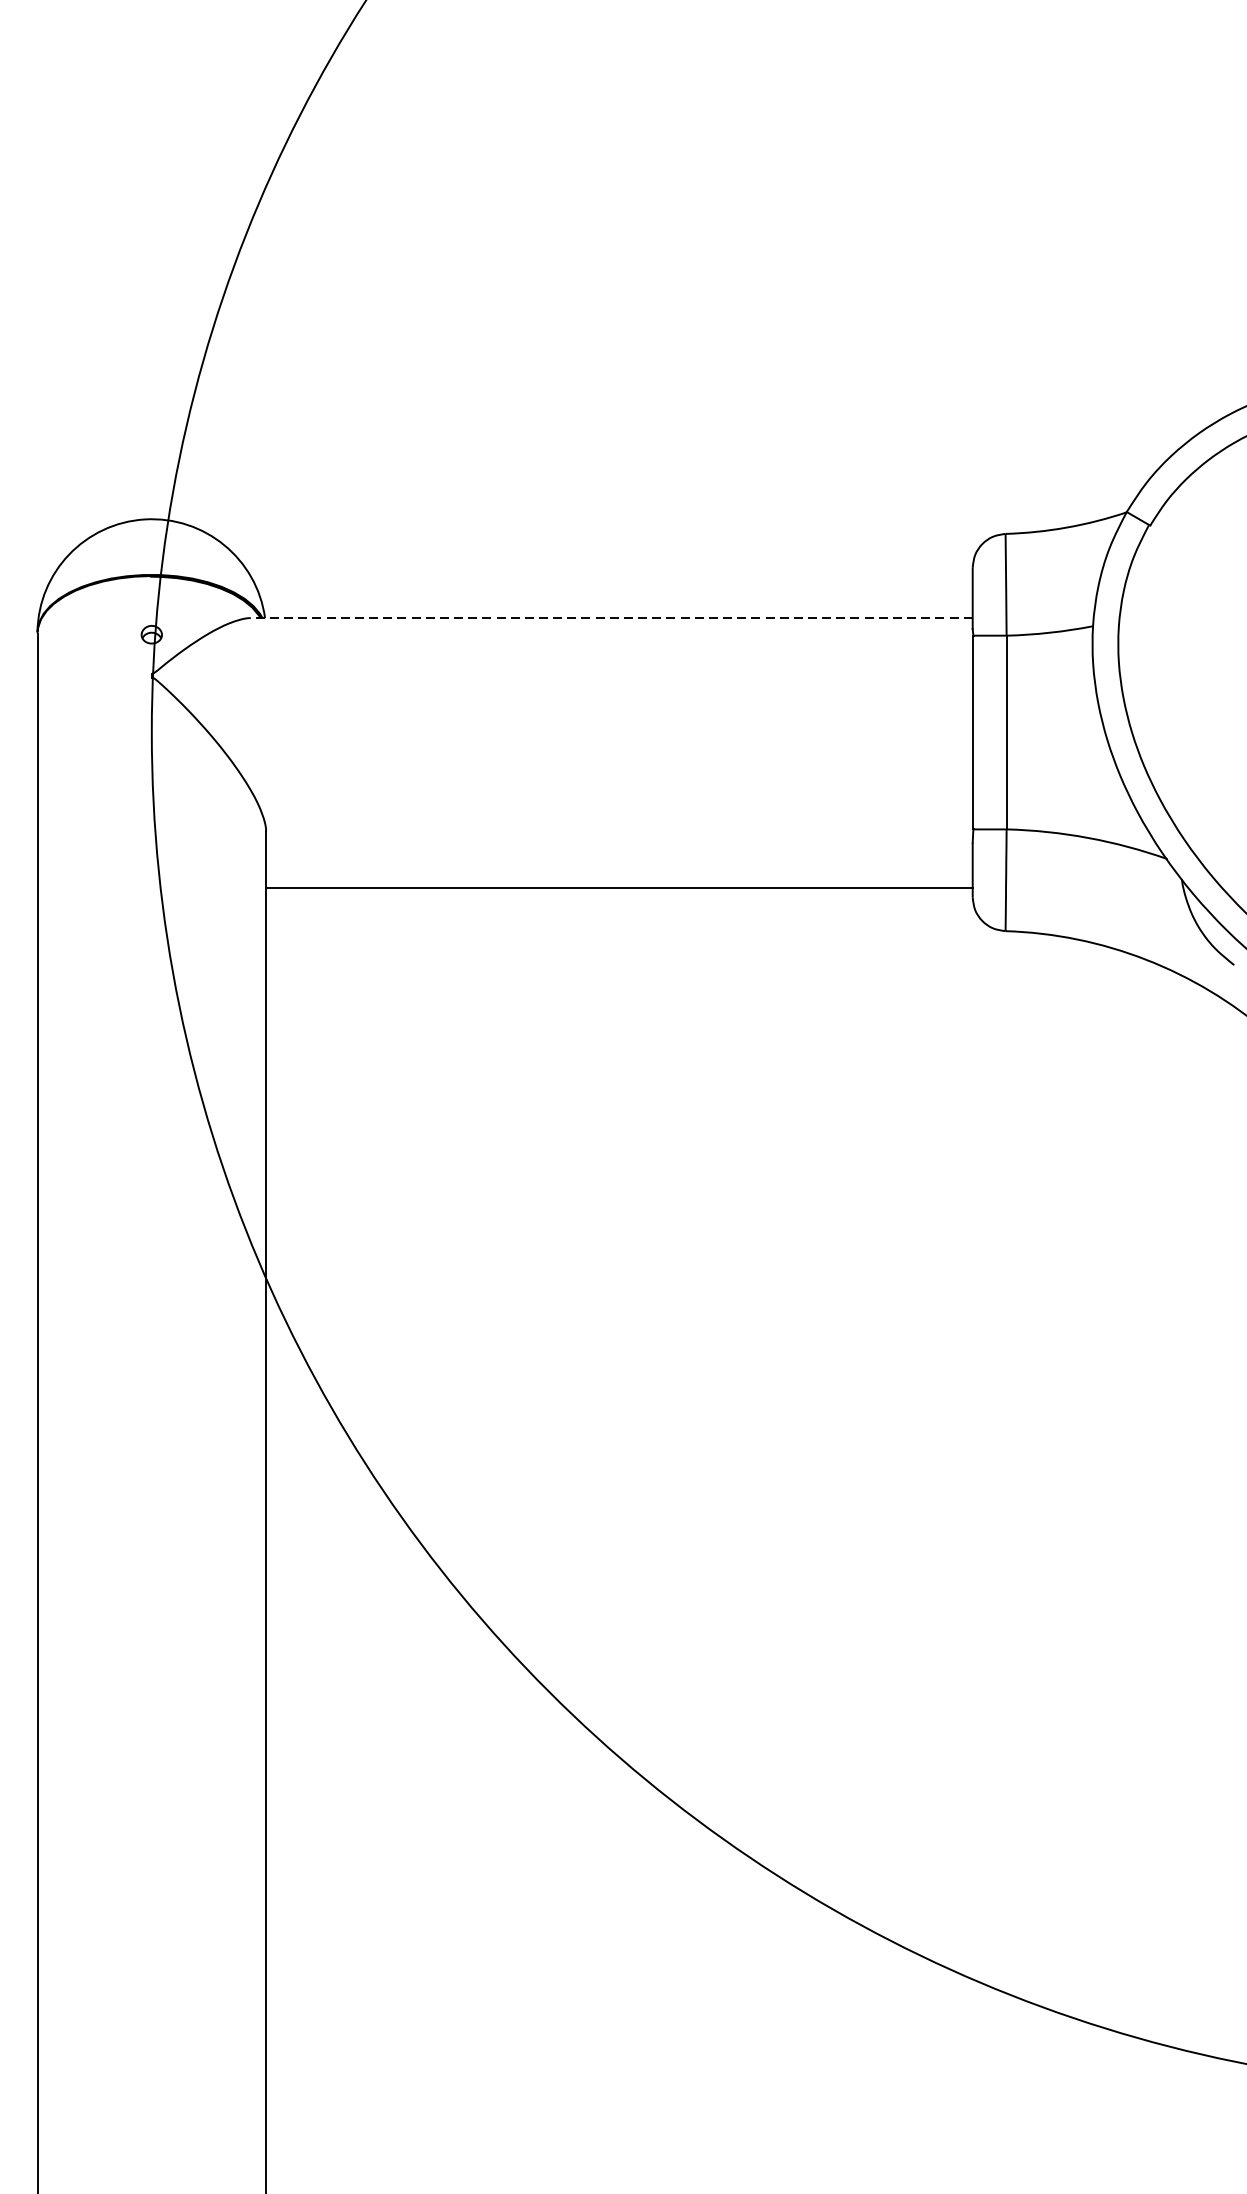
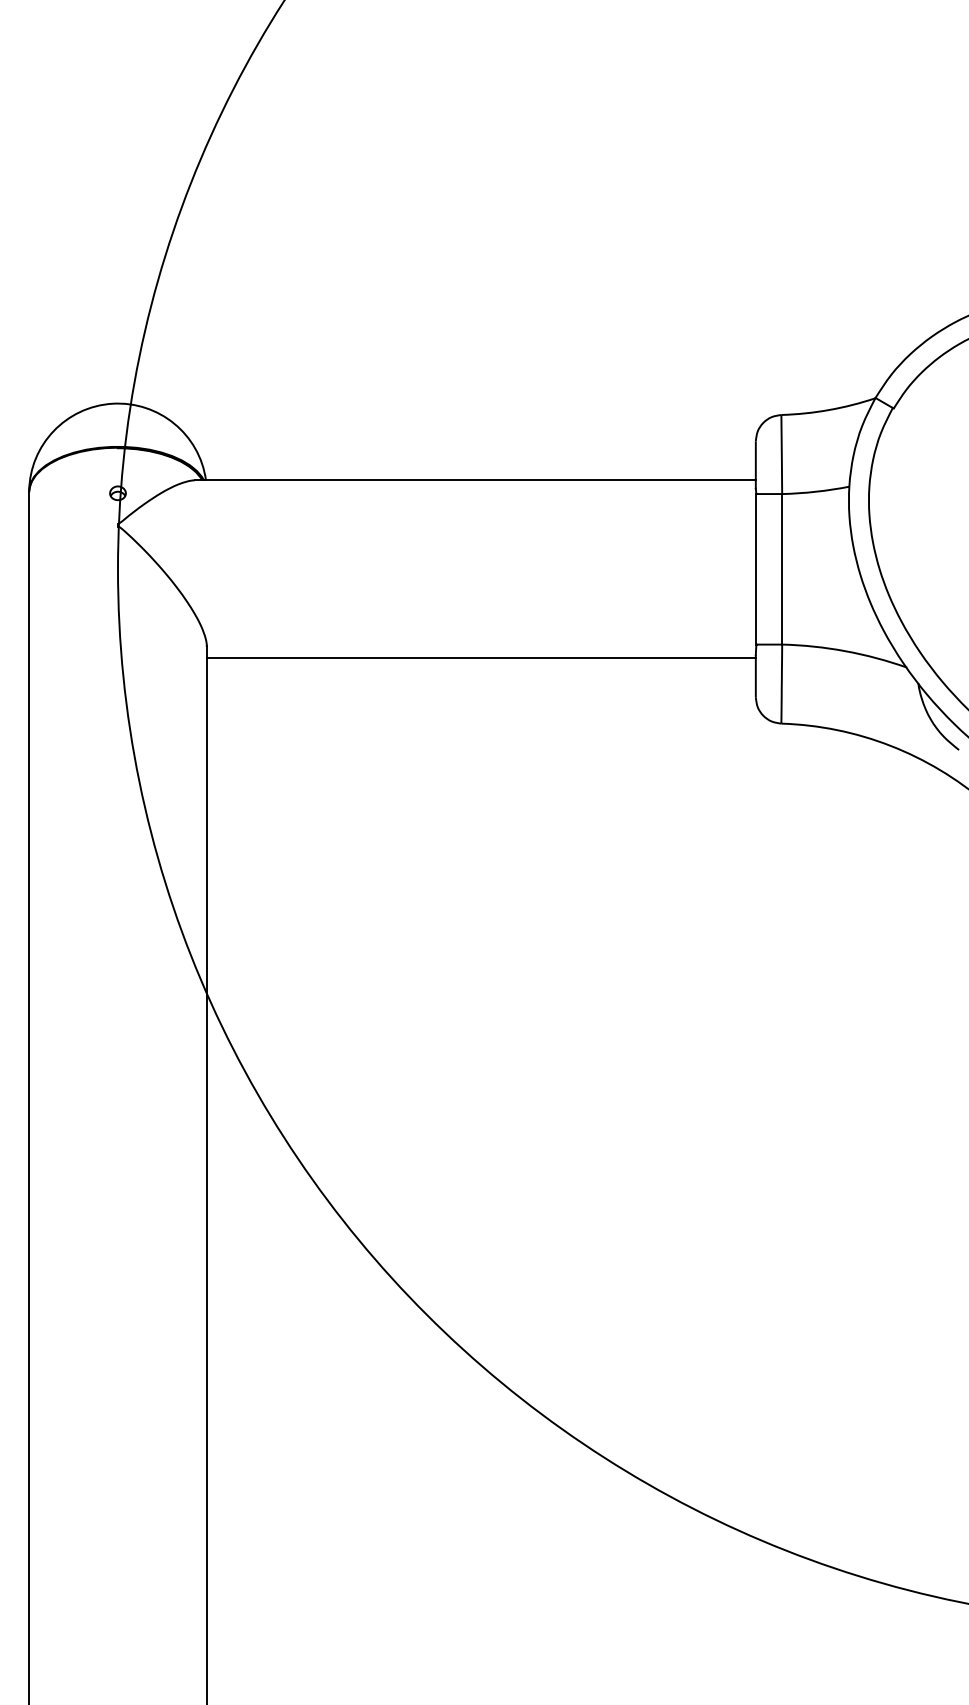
line: (610, 618) -> (474, 480), dashed -> solid
line: (618, 888) -> (480, 658), moved

